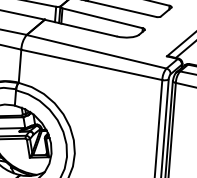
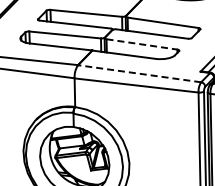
line: (102, 18) -> (141, 44), solid -> dashed
line: (96, 51) -> (139, 73), solid -> dashed

